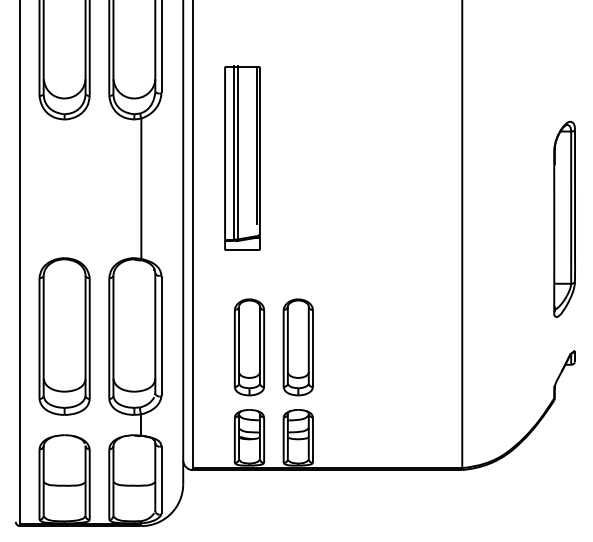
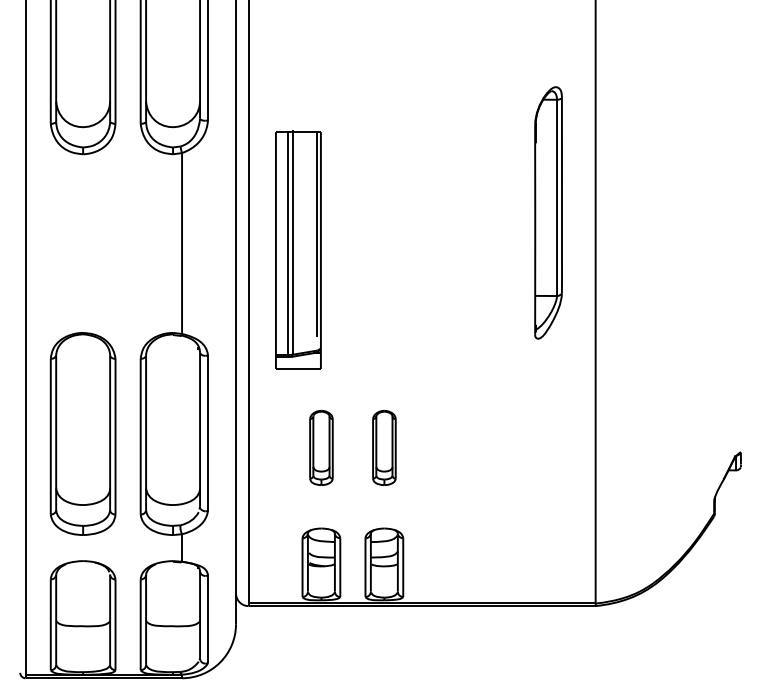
part: (242, 157) -> (298, 249), moved
part: (564, 219) -> (548, 212), moved
part: (249, 347) -> (321, 447), size x0.6
part: (298, 347) -> (384, 447), size x0.6

